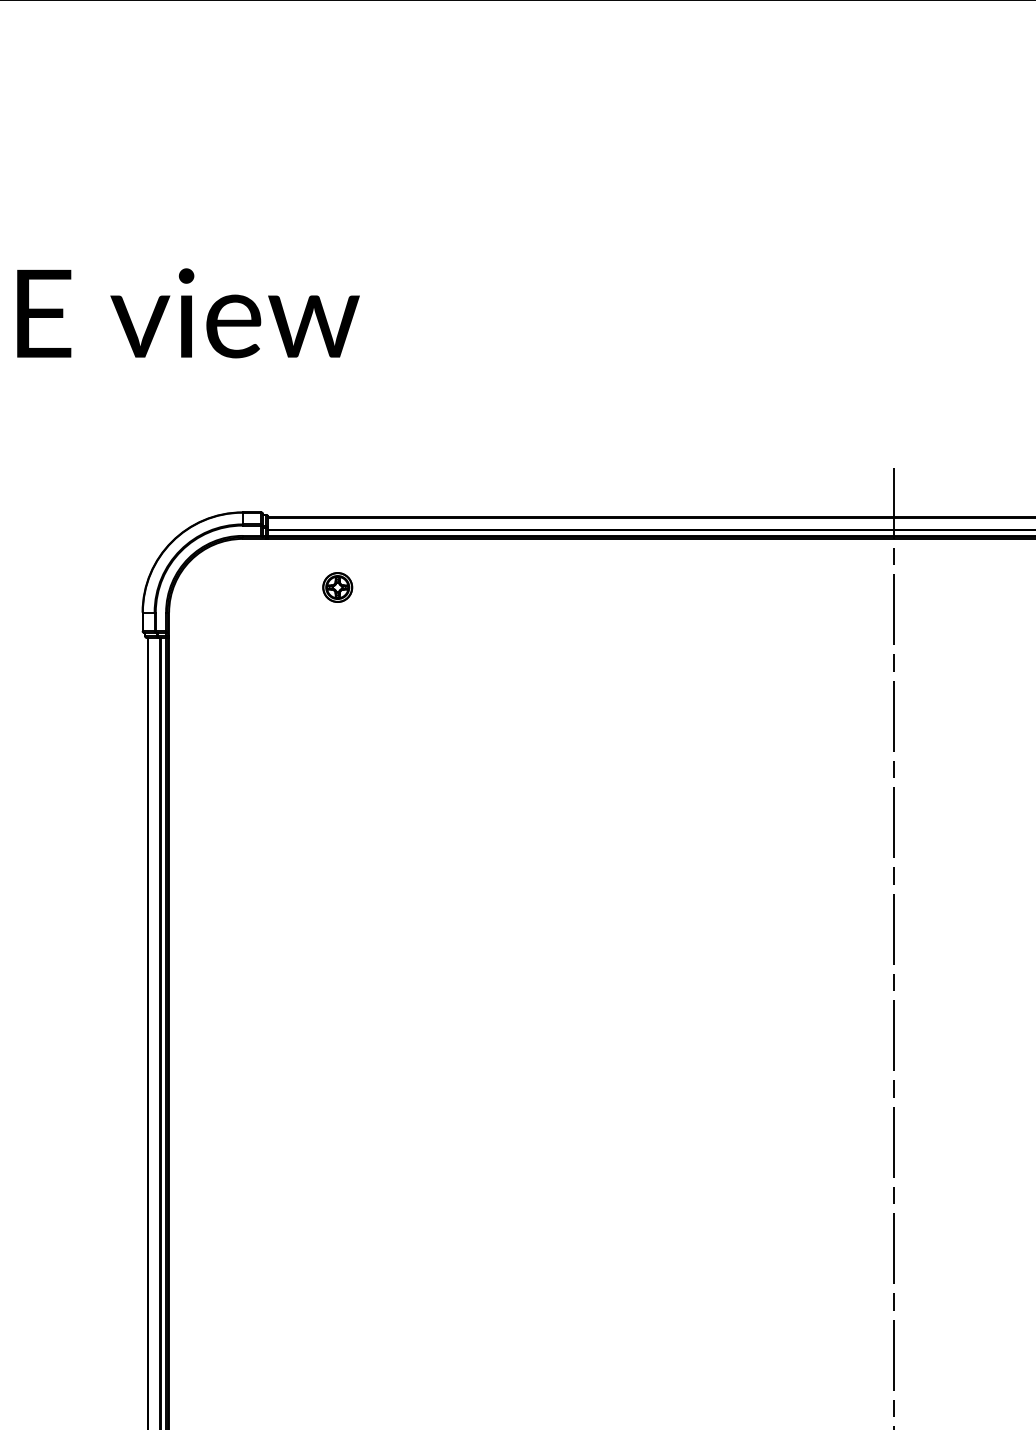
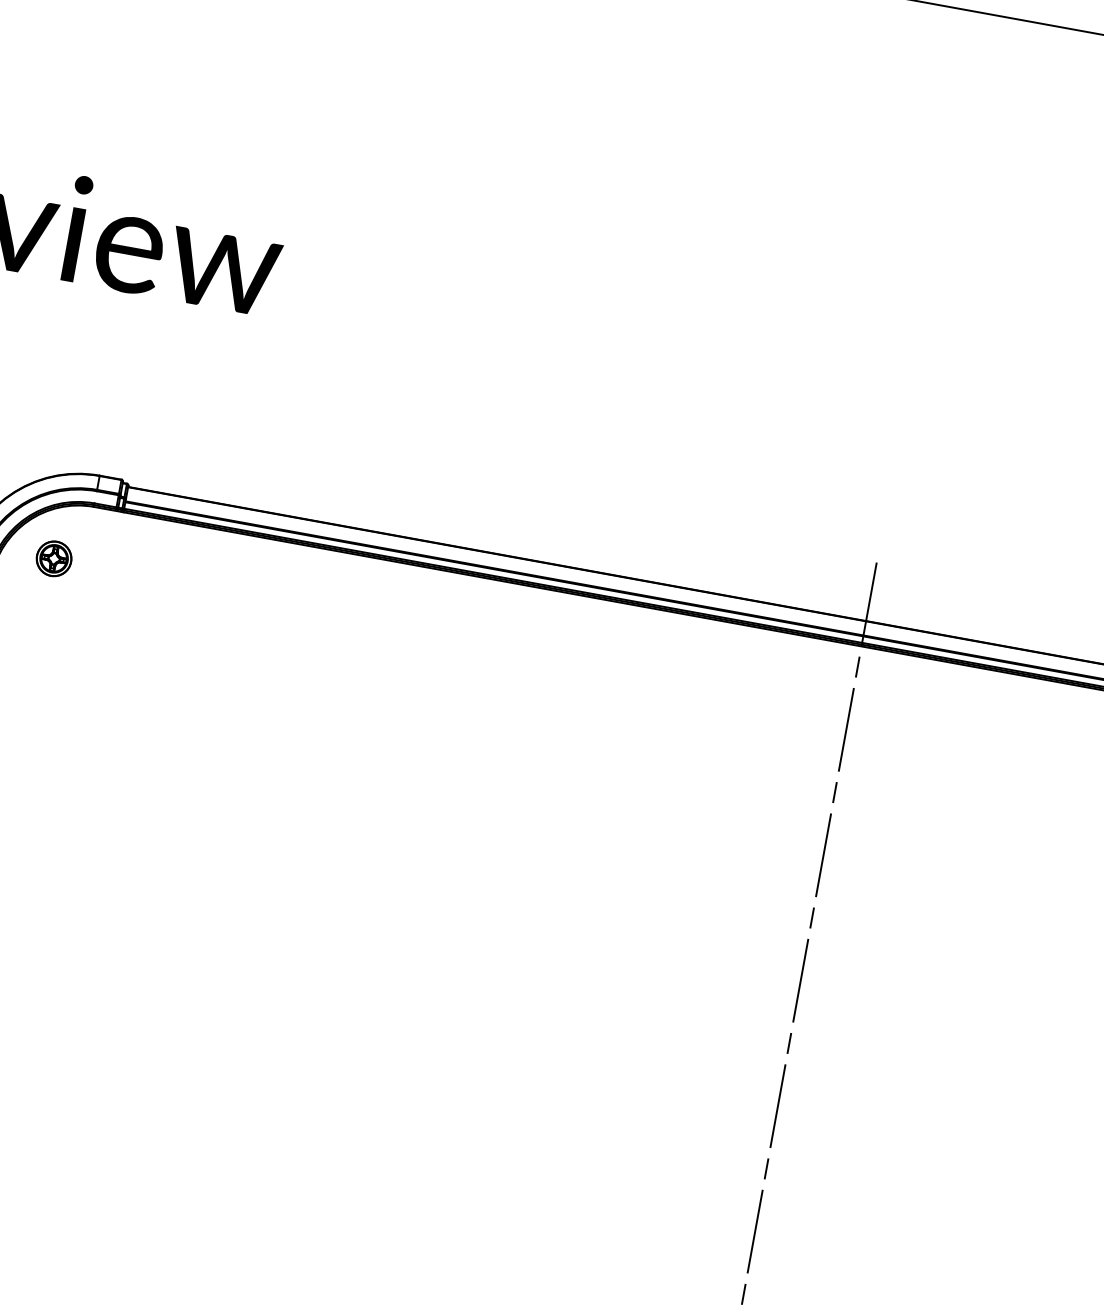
part: (337, 587) -> (53, 558), moved

